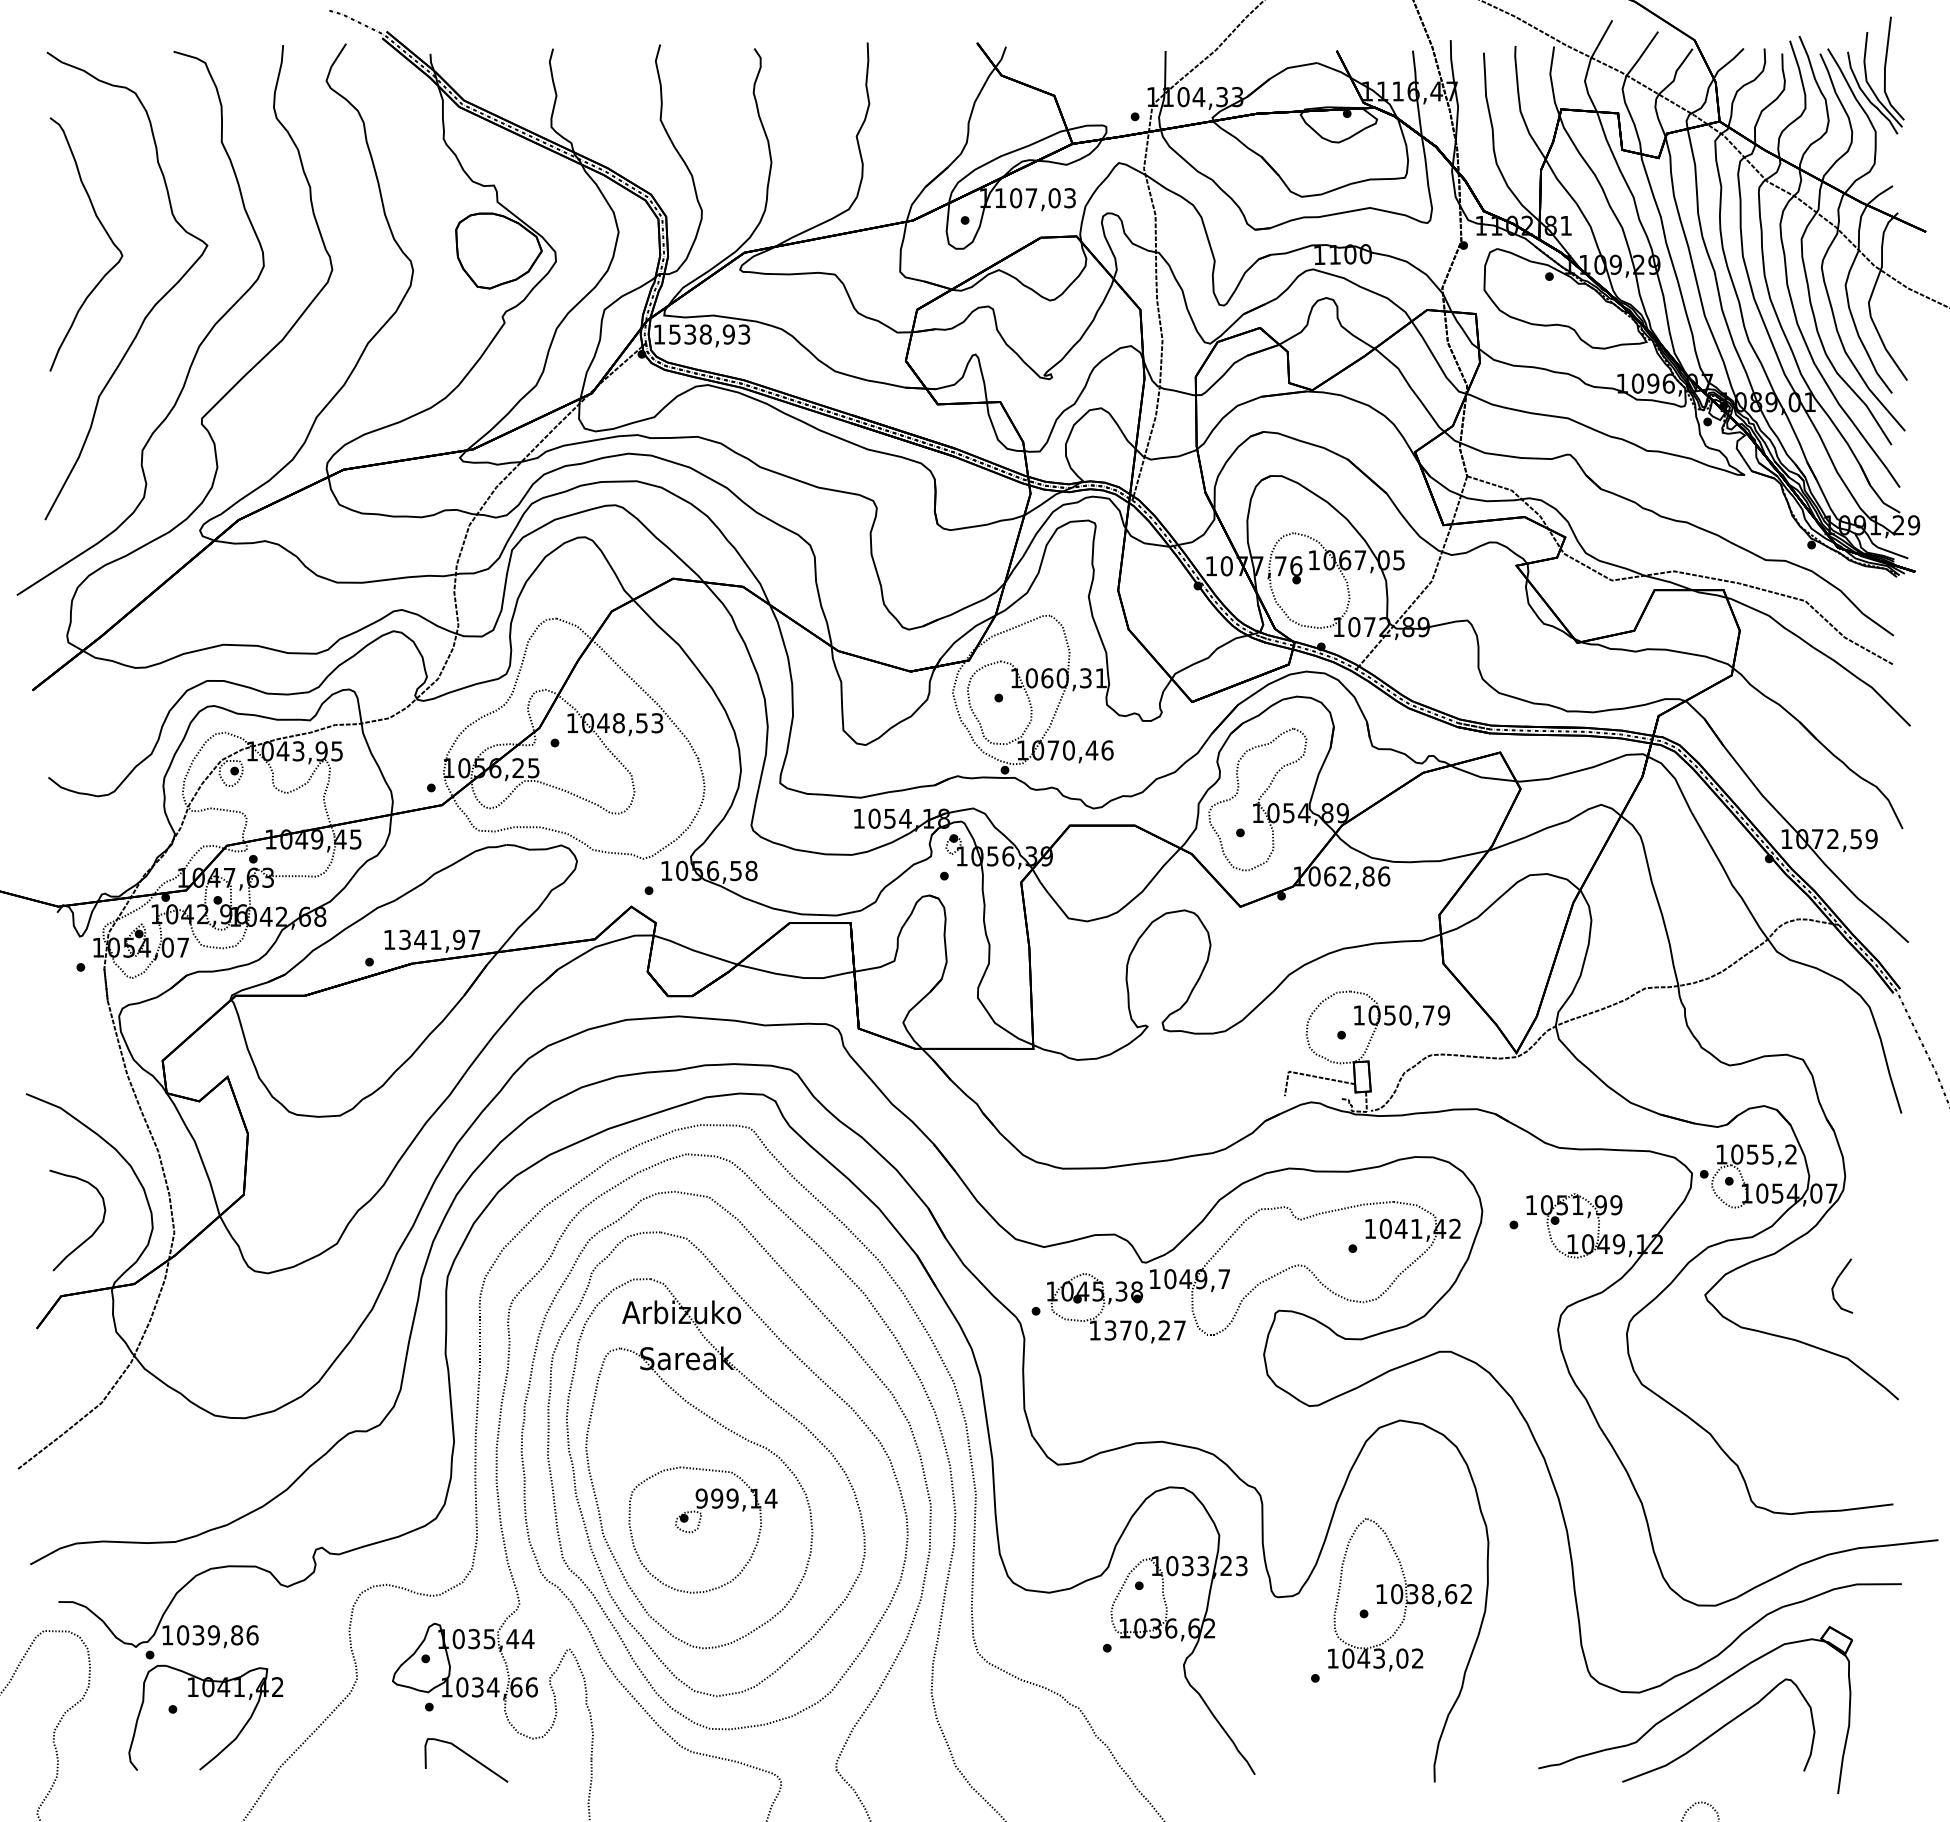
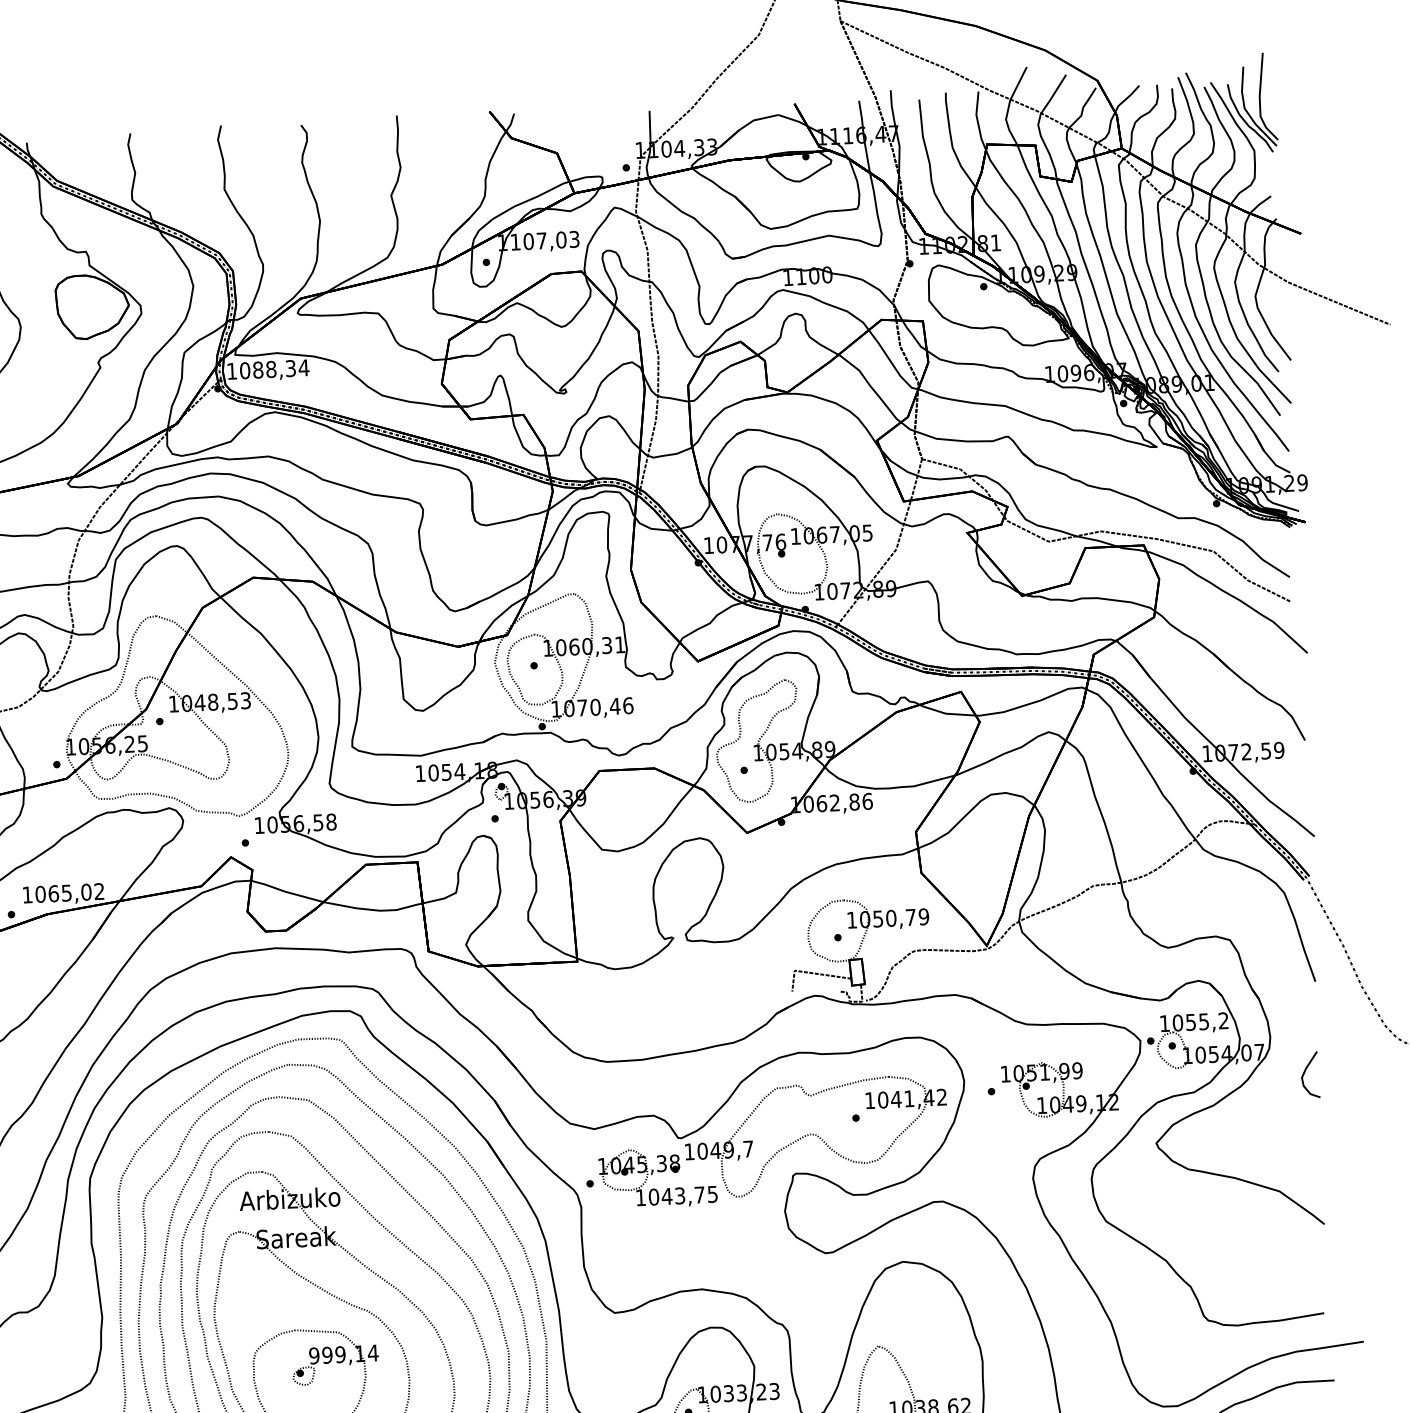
text: (709, 334) -> (274, 369), 1538,93 -> 1088,34
text: (439, 939) -> (69, 892), 1341,97 -> 1065,02
curve: (1836, 1282) -> (1305, 1072), moved
text: (1144, 1330) -> (682, 1195), 1370,27 -> 1043,75

